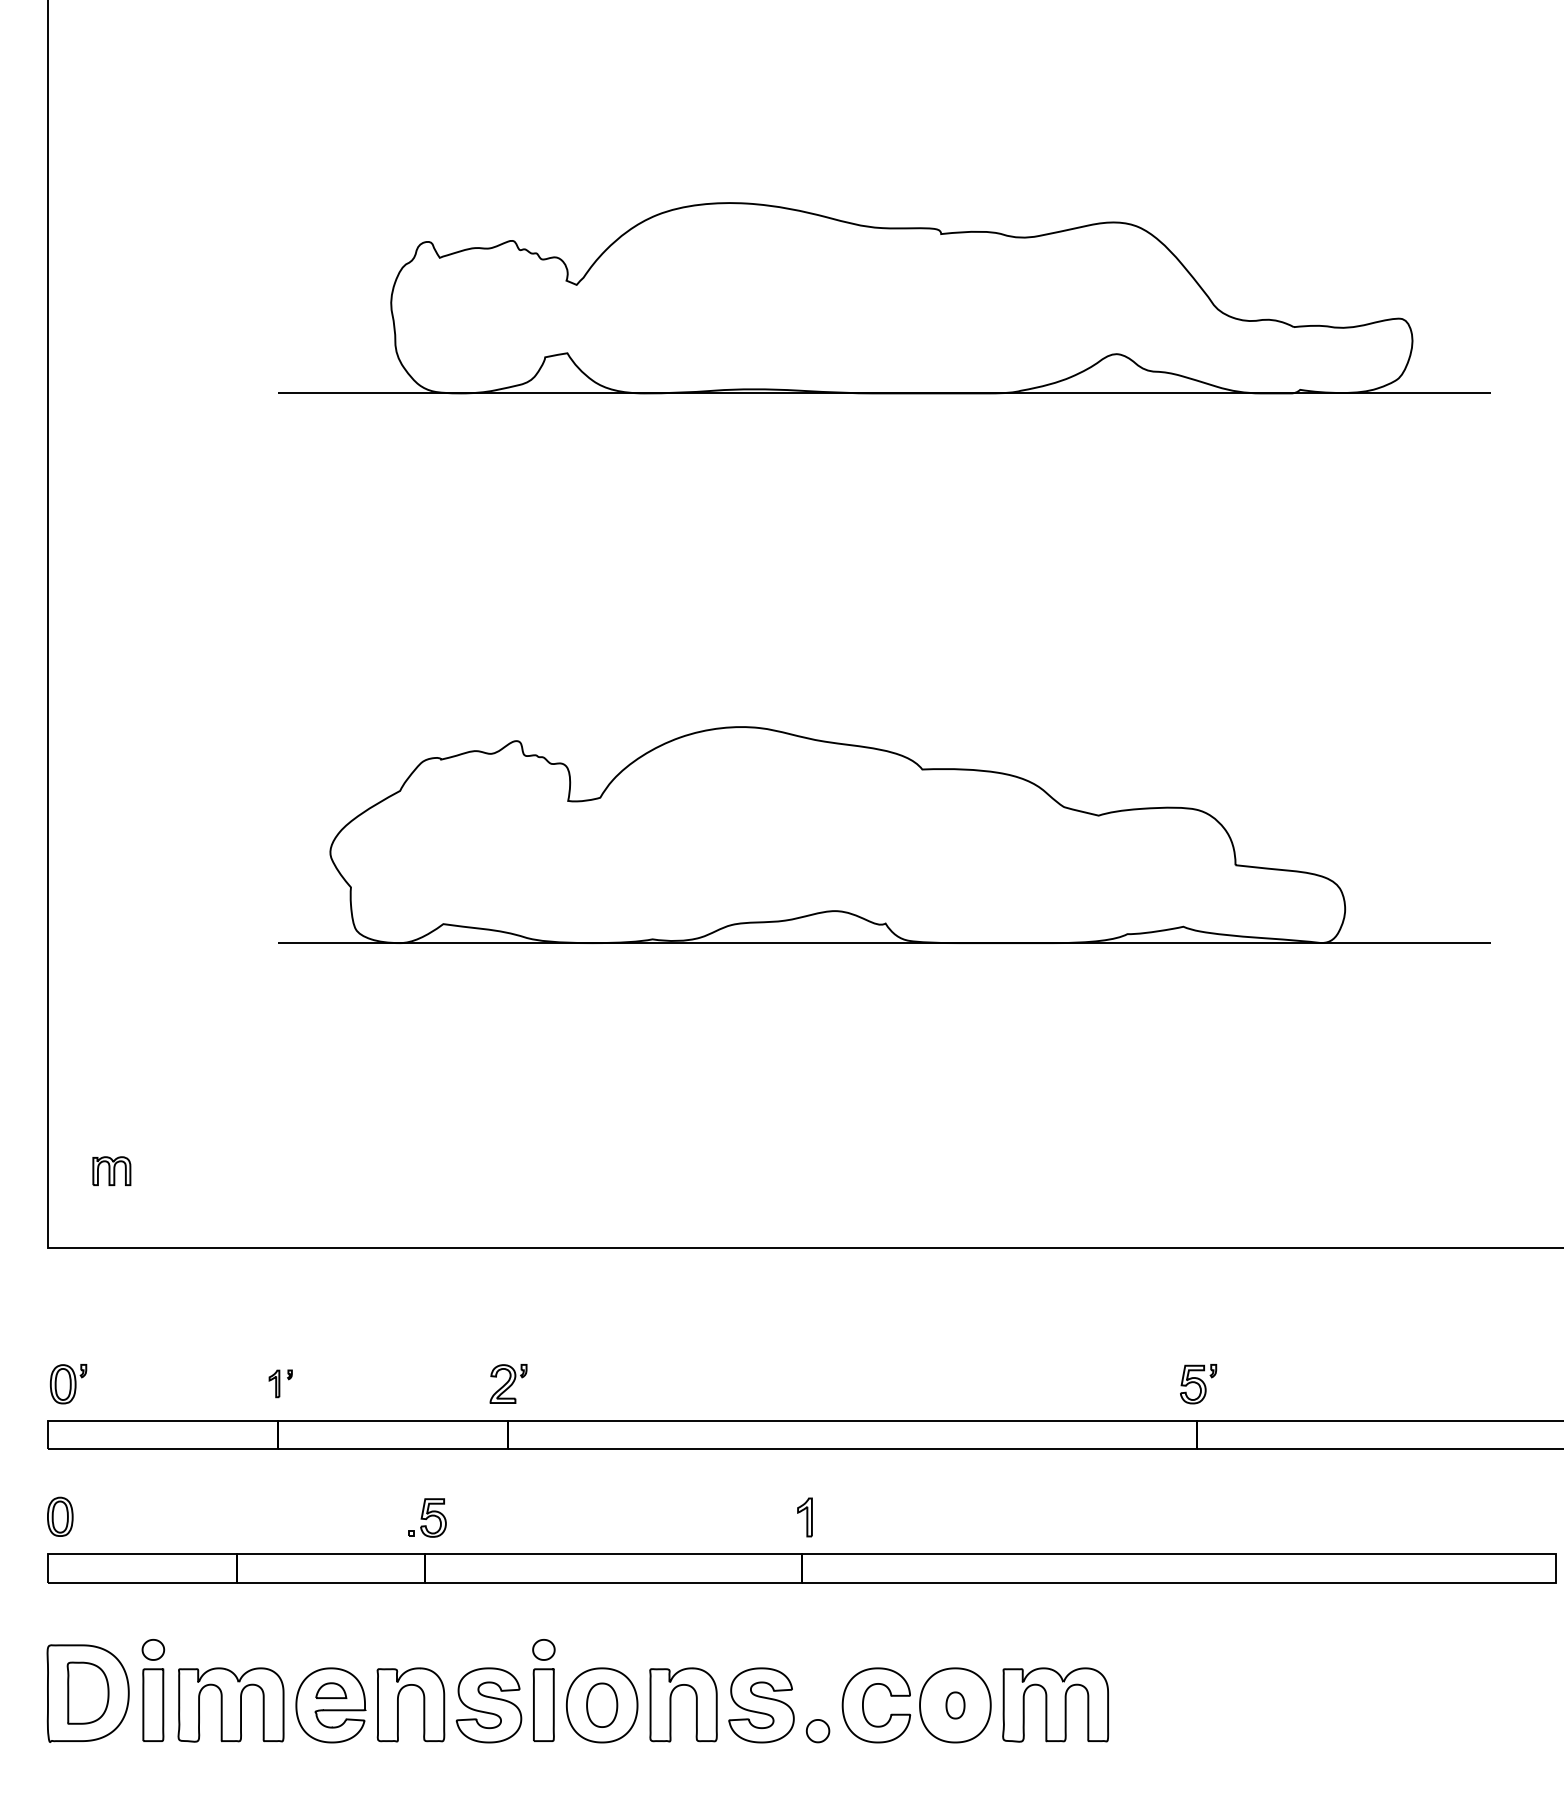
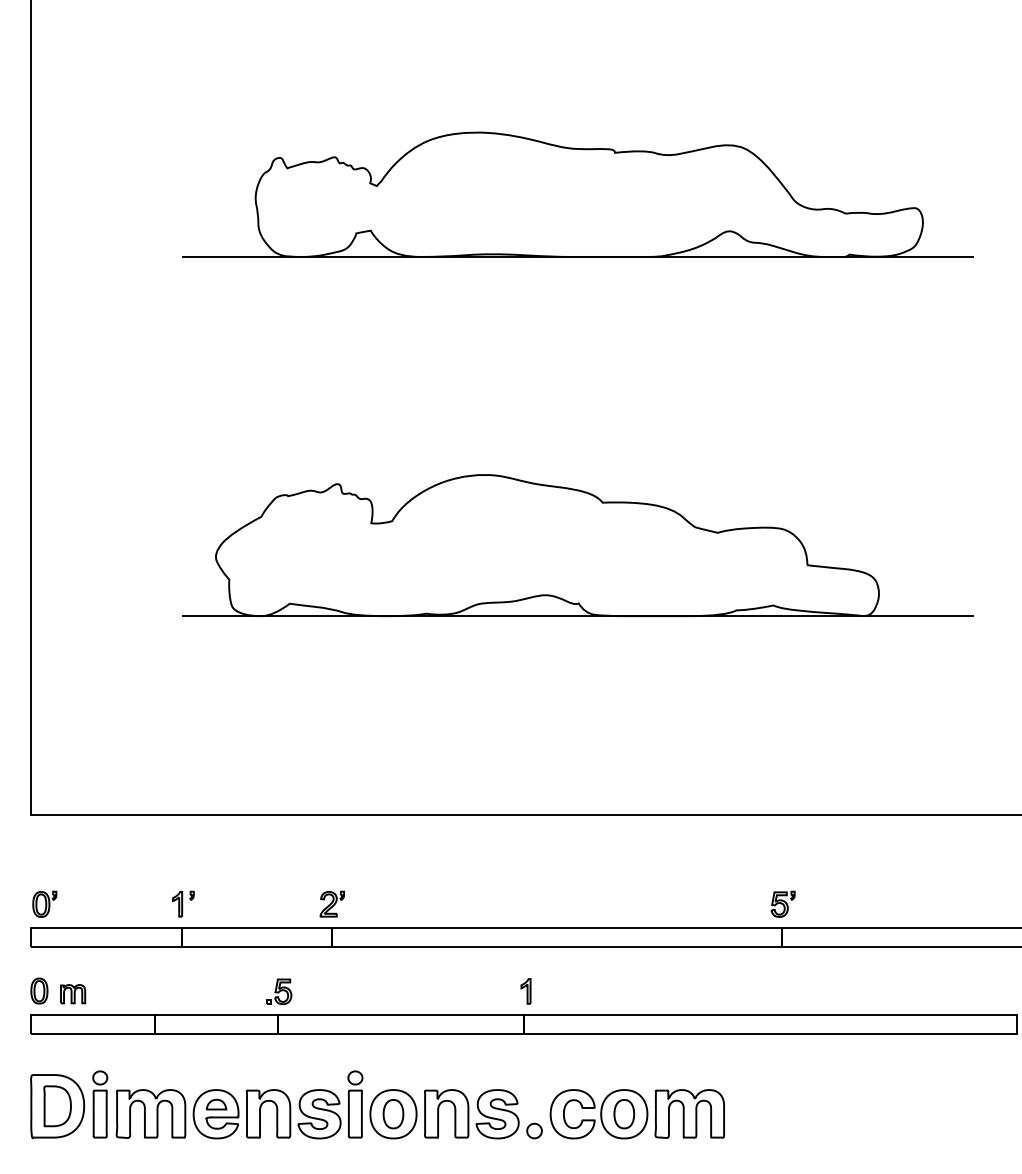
part: (112, 1171) -> (73, 994), moved
part: (280, 1382) -> (183, 903), size x1.43
part: (955, 1705) -> (624, 1114), size x1.67

